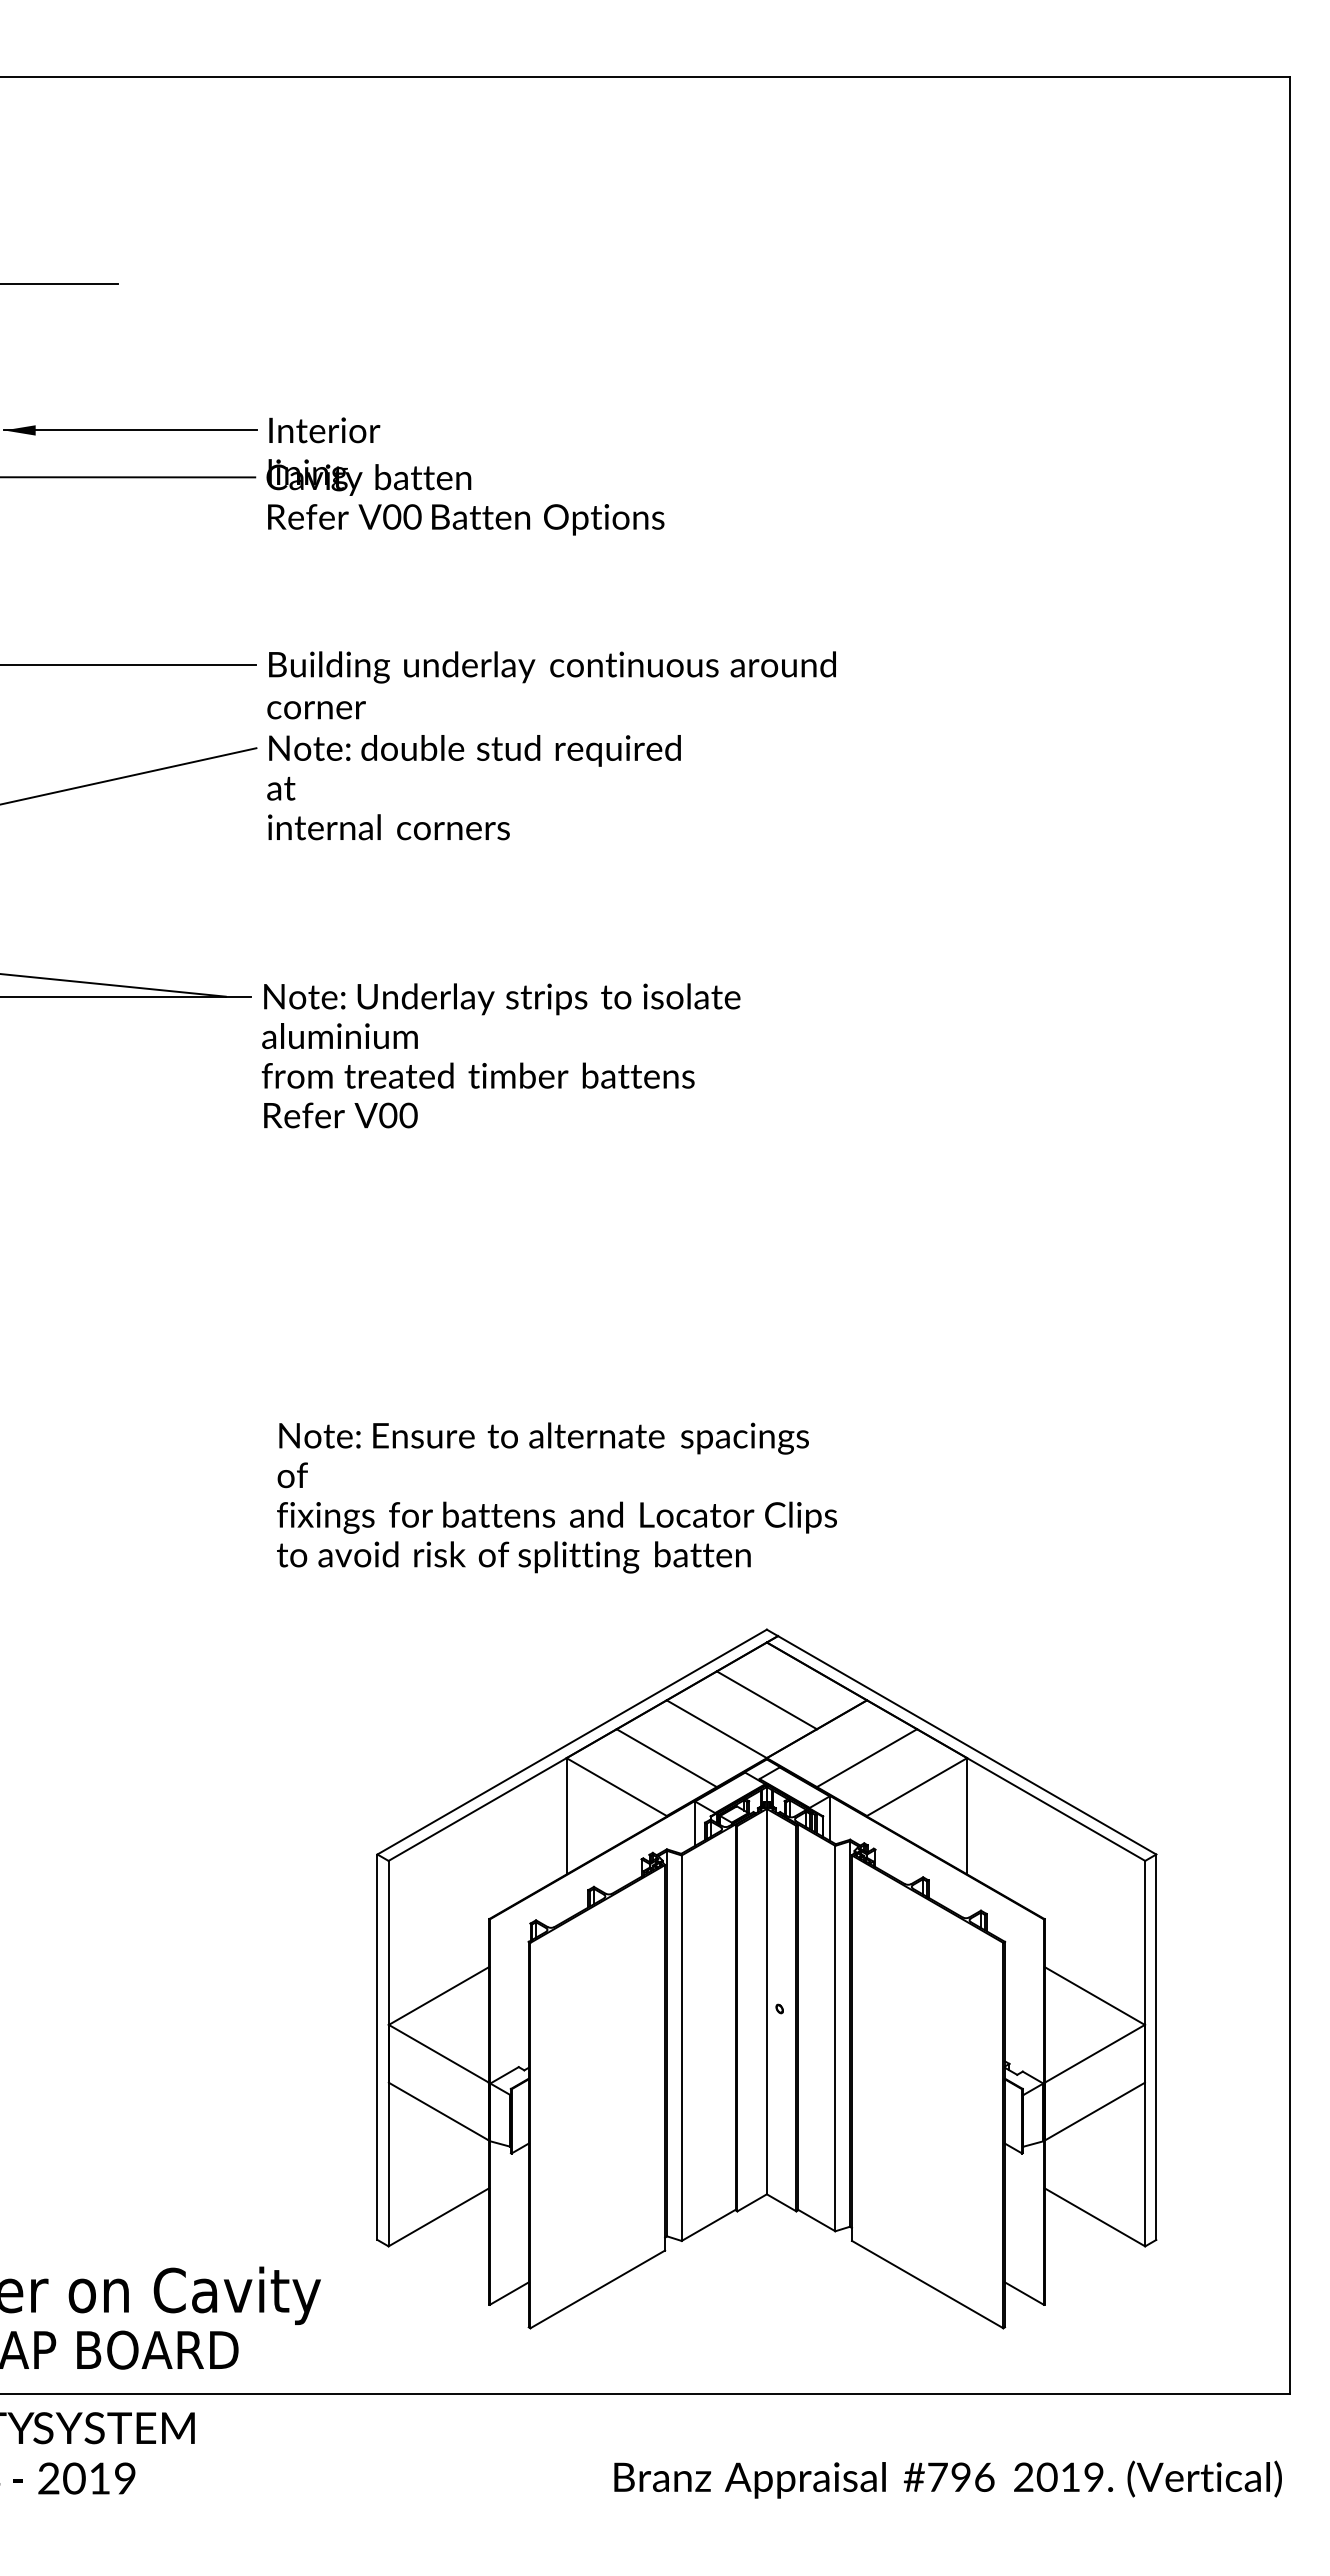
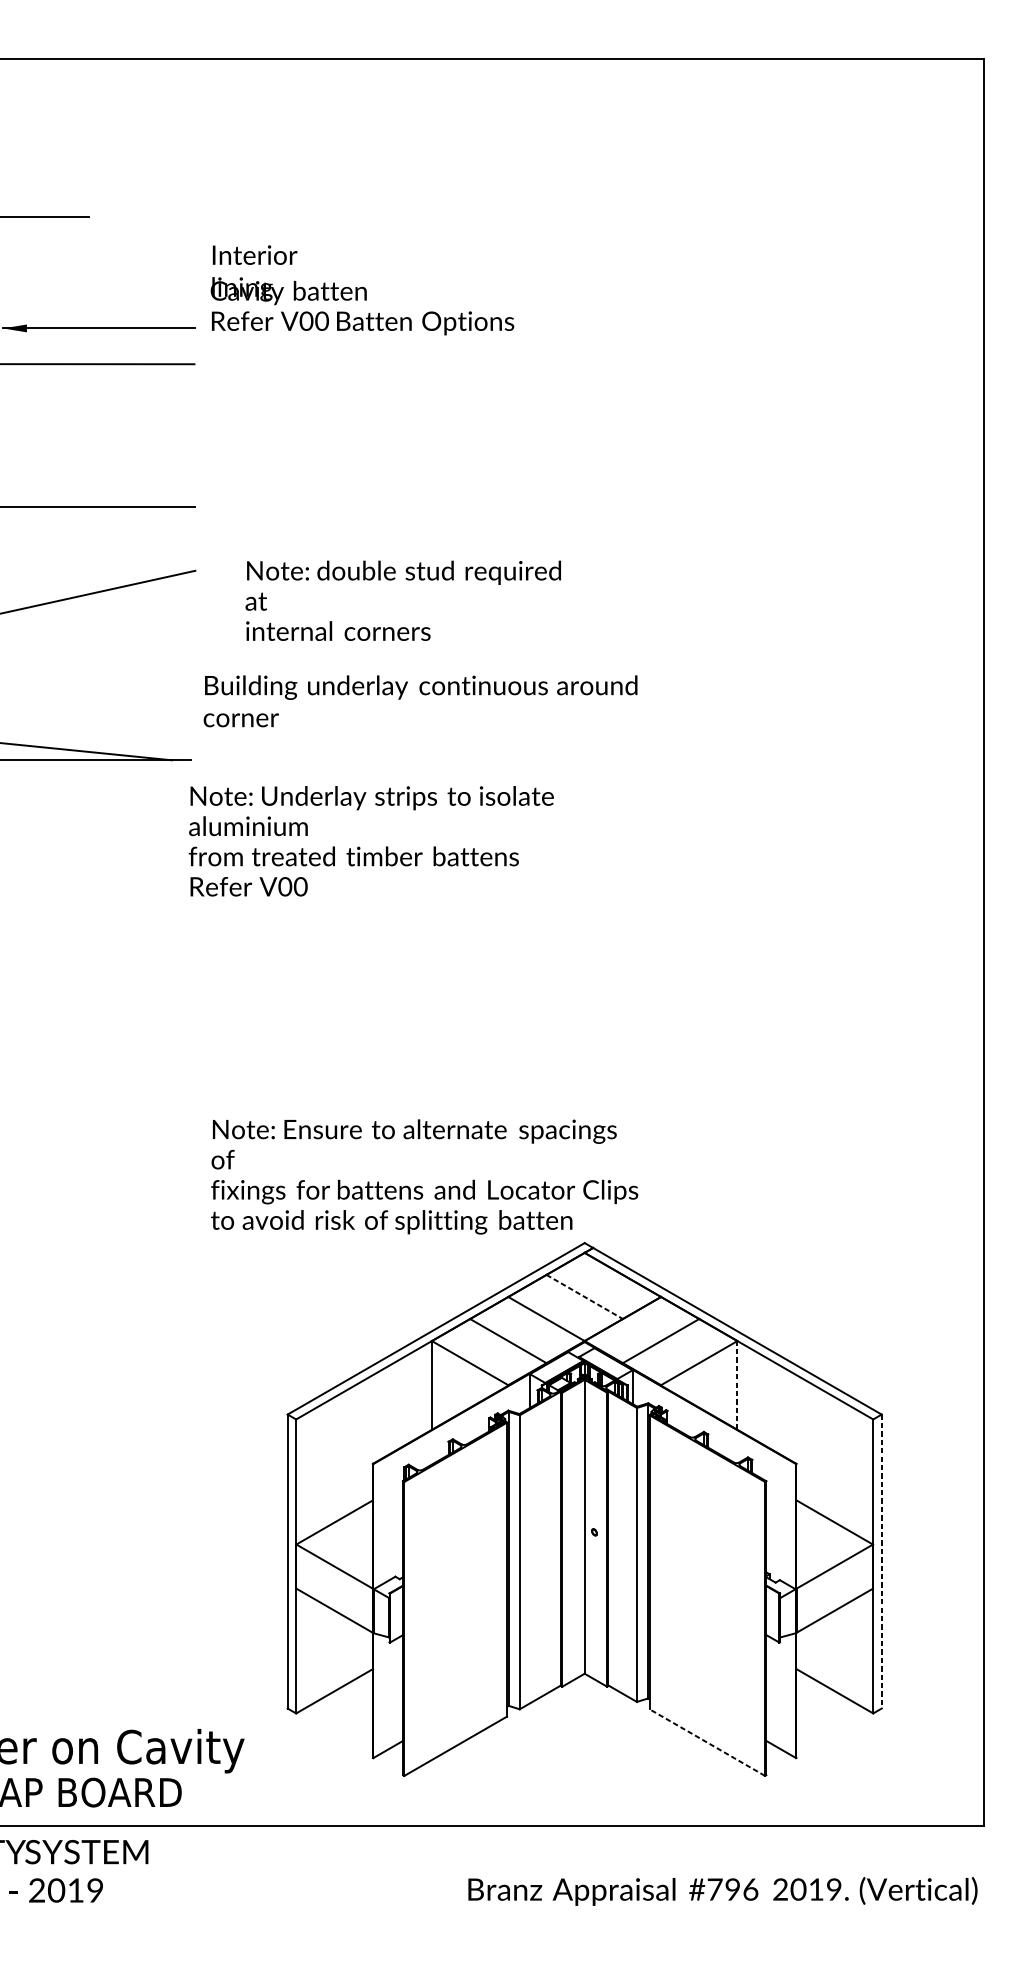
text: (465, 476) -> (362, 290), moved
text: (551, 685) -> (420, 701), moved
text: (473, 787) -> (402, 600), moved
text: (500, 1055) -> (370, 841), moved
text: (556, 1497) -> (424, 1176), moved
line: (766, 1700) -> (584, 1297), solid -> dashed
line: (967, 1815) -> (737, 1384), solid -> dashed
line: (1156, 2047) -> (881, 1561), solid -> dashed
line: (927, 2284) -> (707, 1742), solid -> dashed

